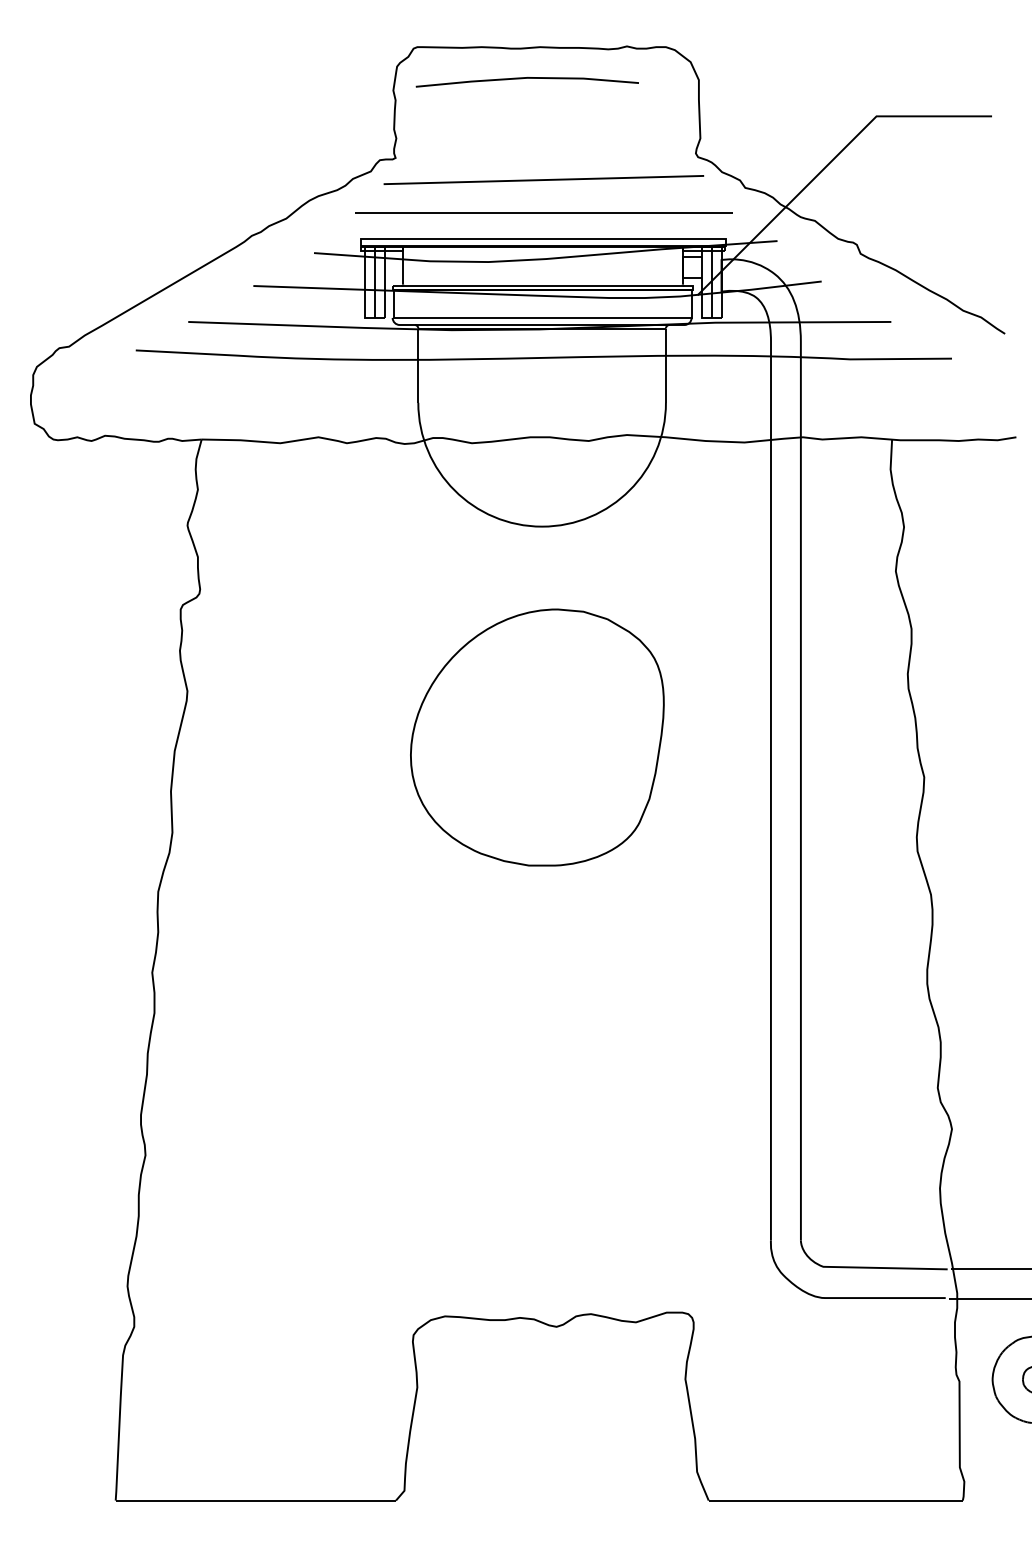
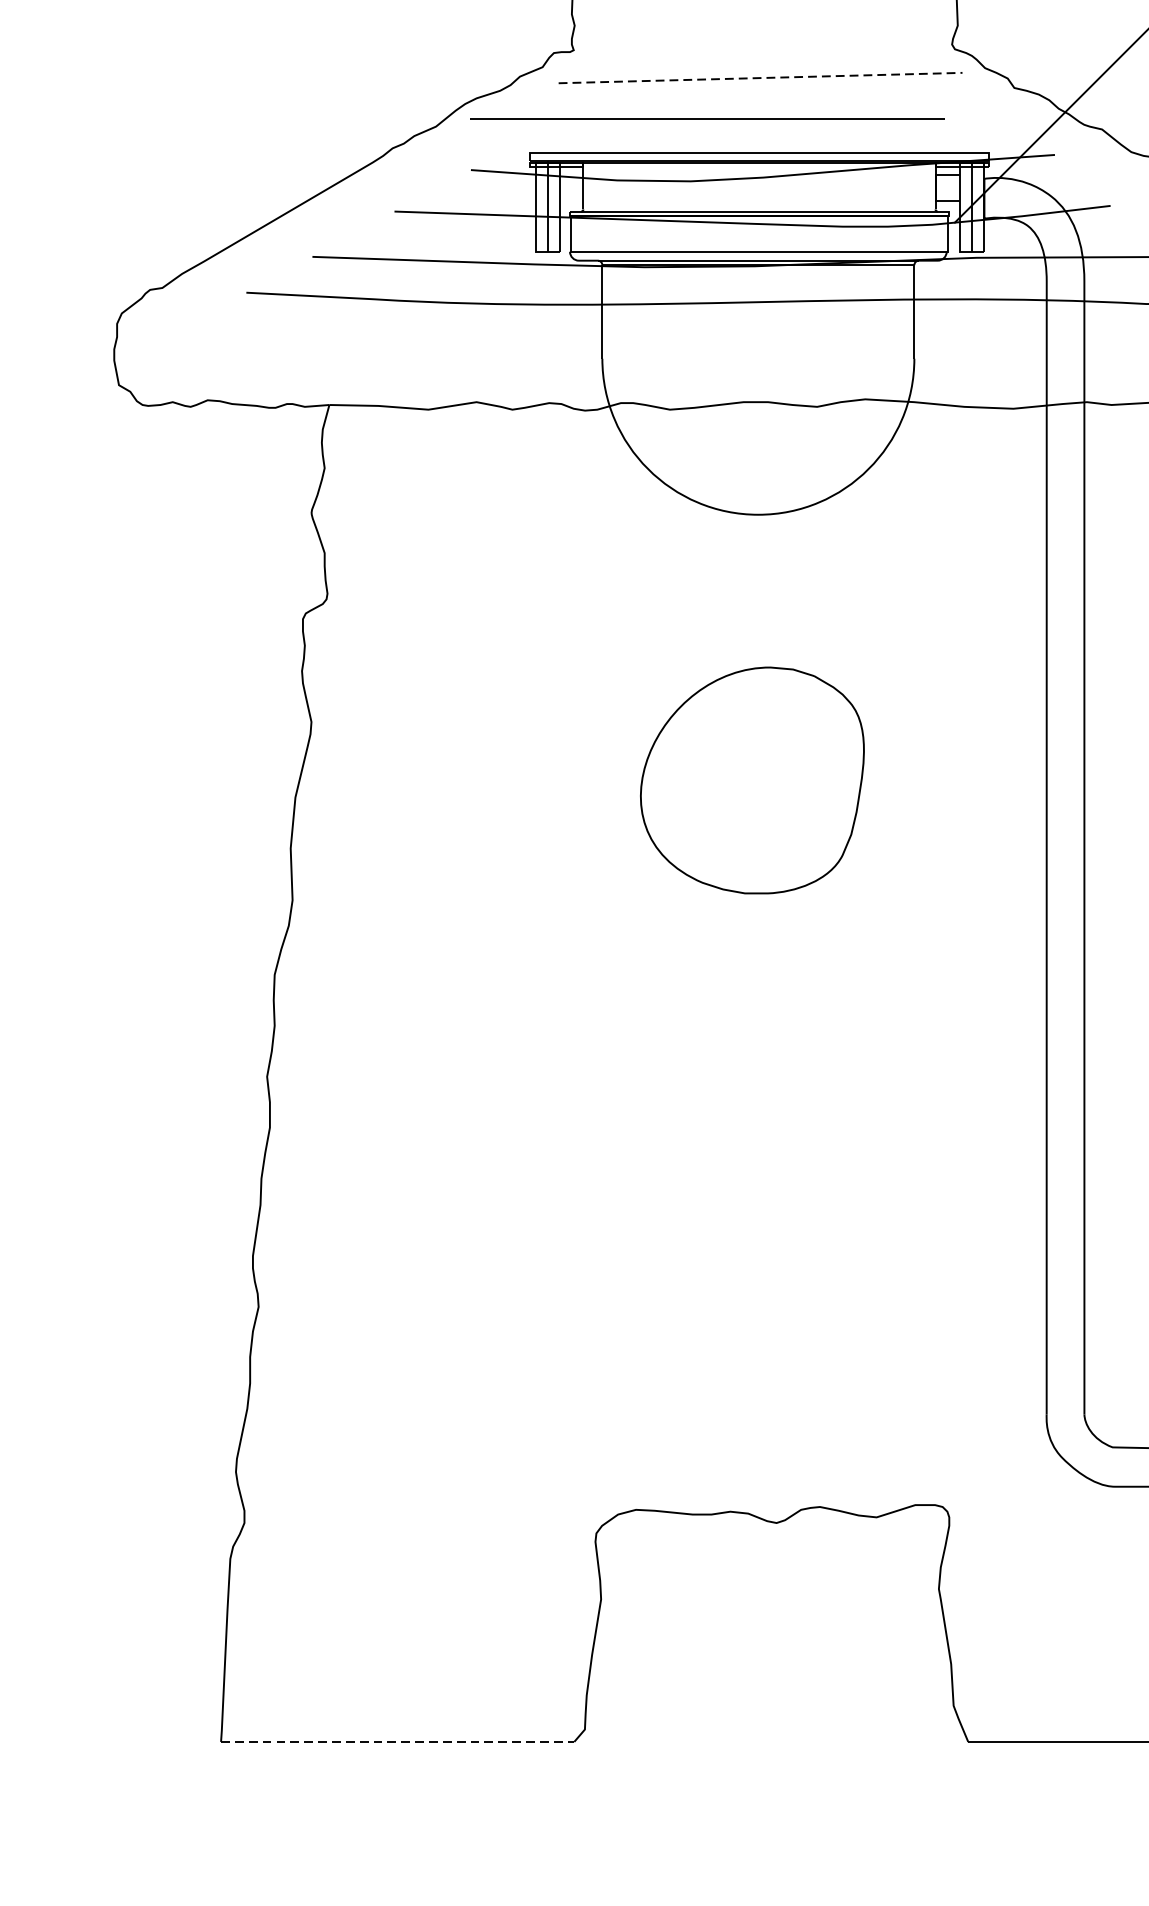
line: (544, 180) -> (761, 78), solid -> dashed
line: (543, 212) -> (707, 118), moved
part: (537, 737) -> (752, 780), size x0.7
line: (256, 1500) -> (398, 1741), solid -> dashed

